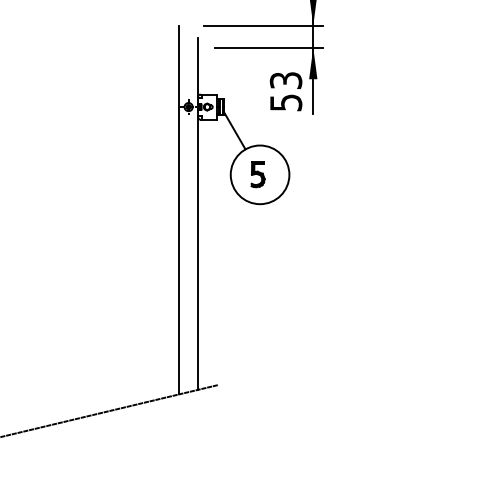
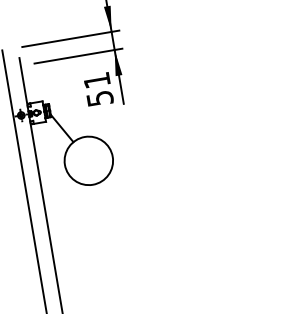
text: (285, 80) -> (96, 80), 53 -> 51
part: (257, 174) -> (86, 160), removed

